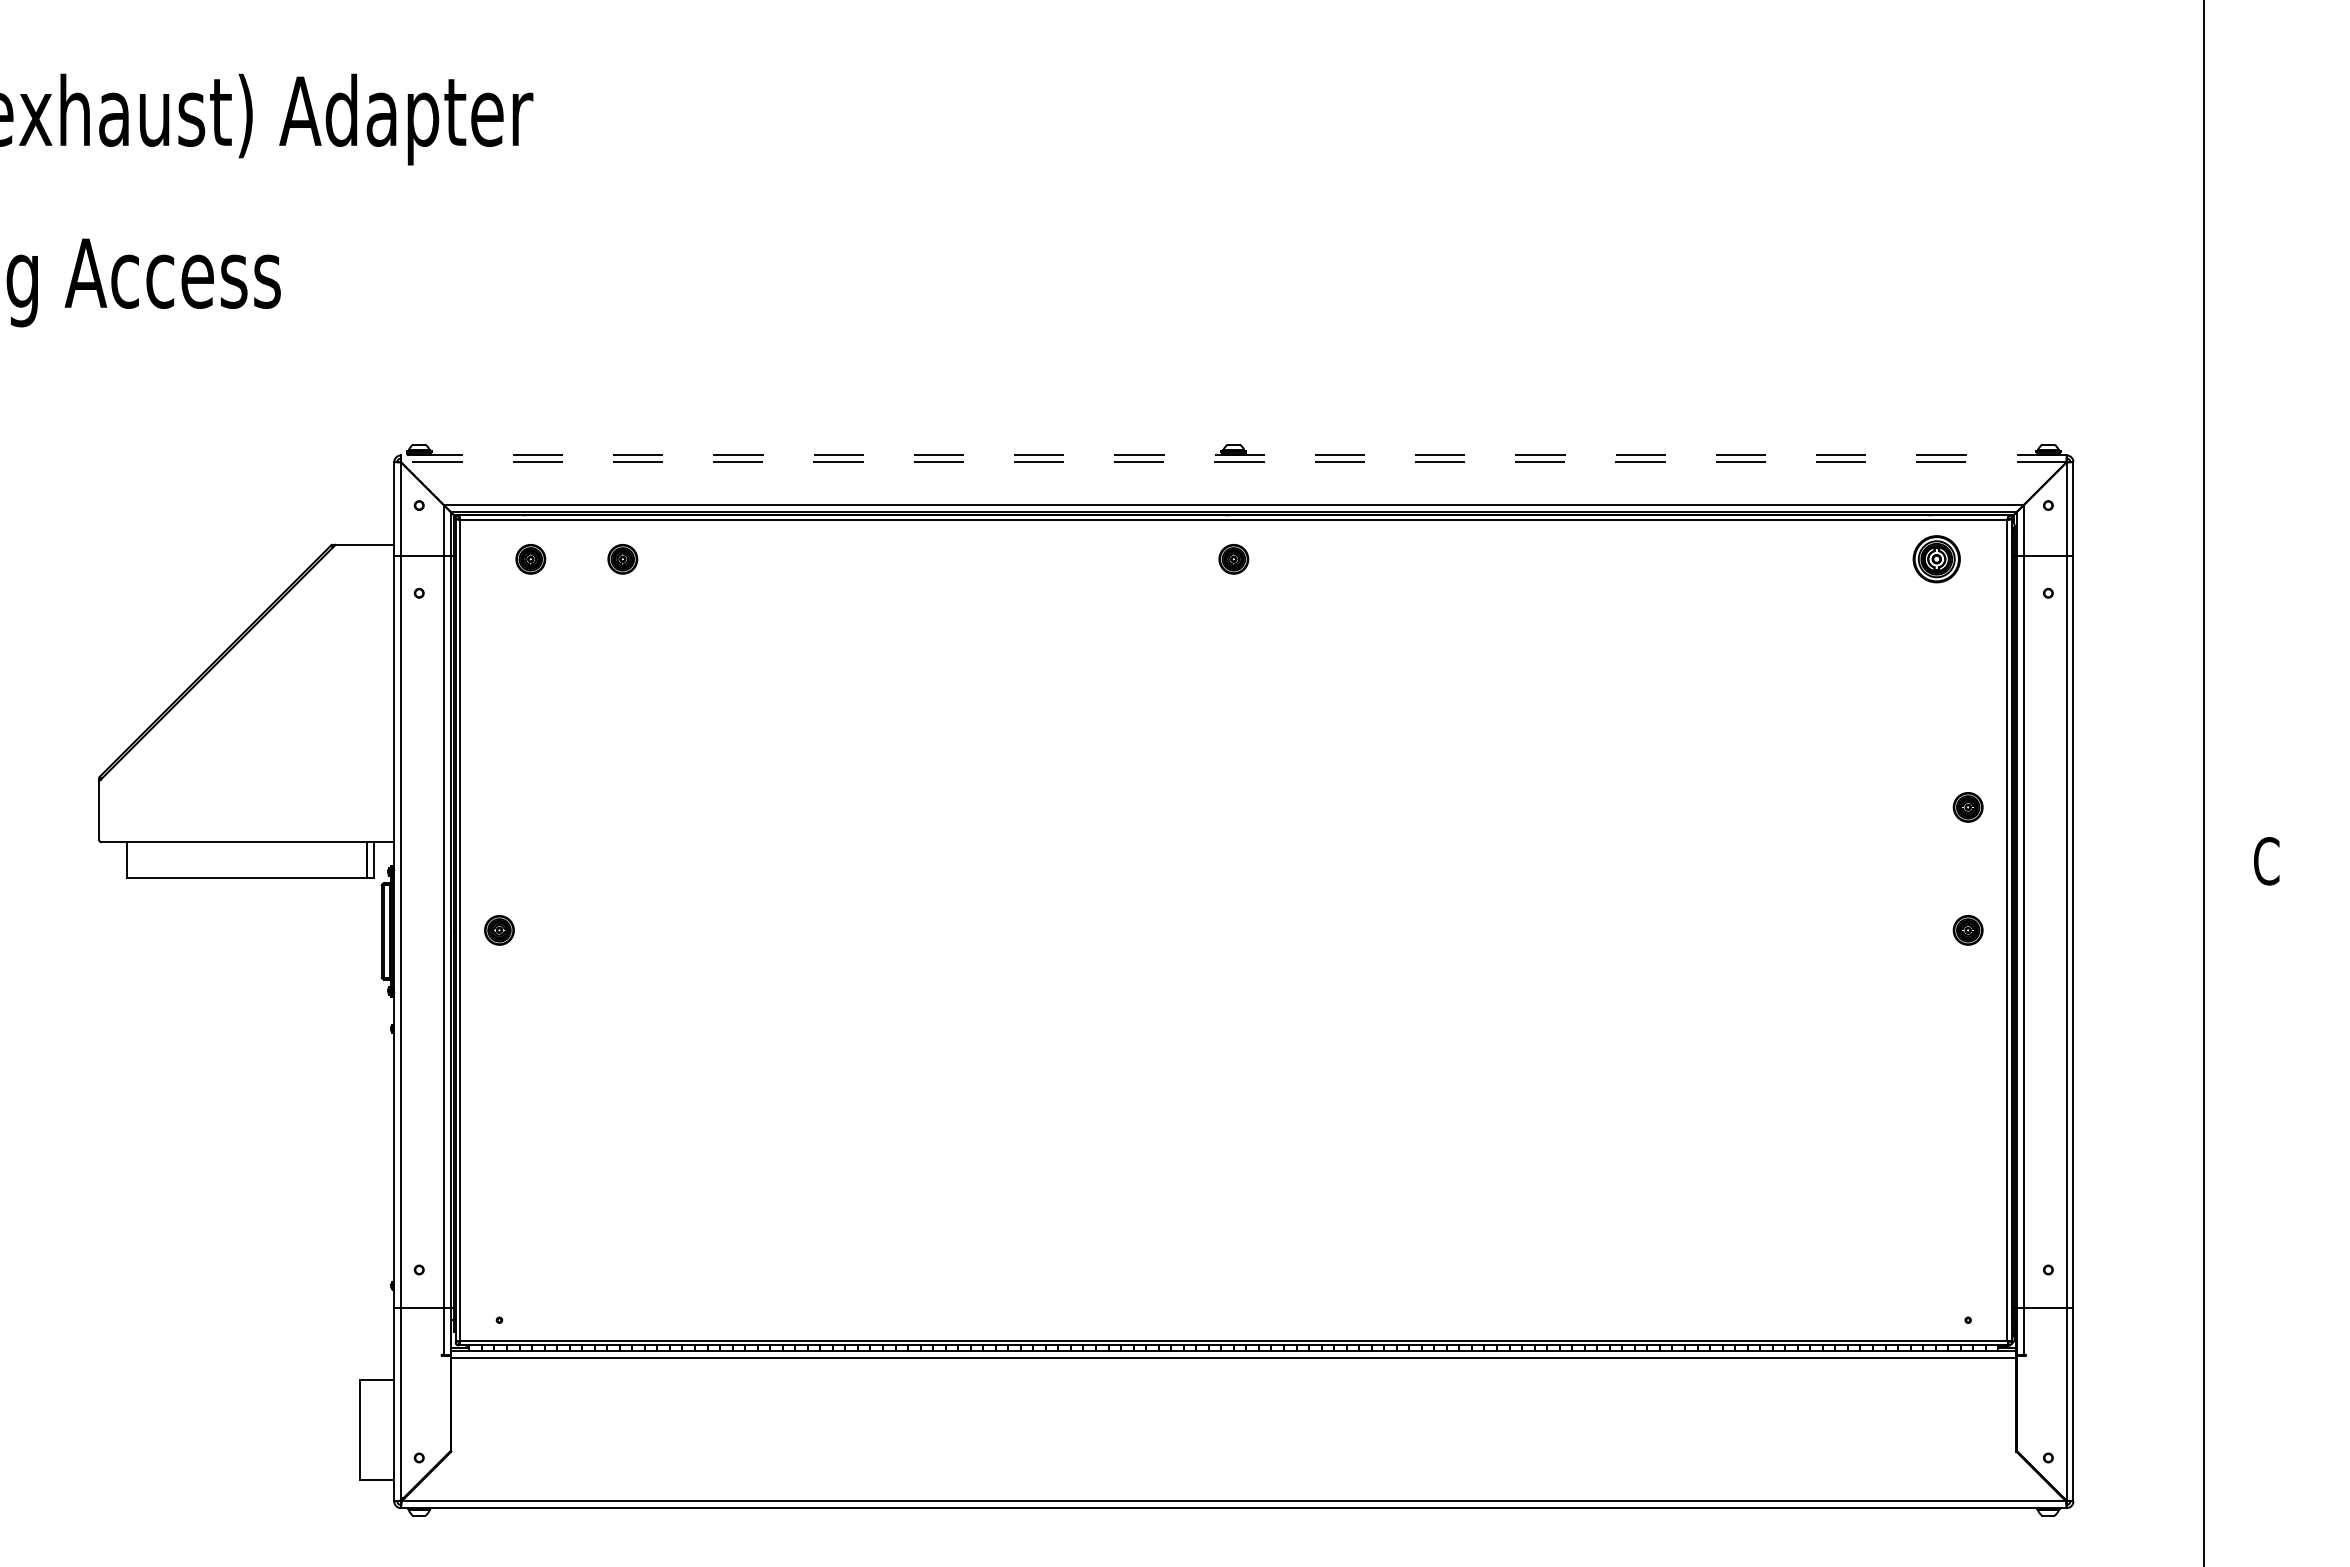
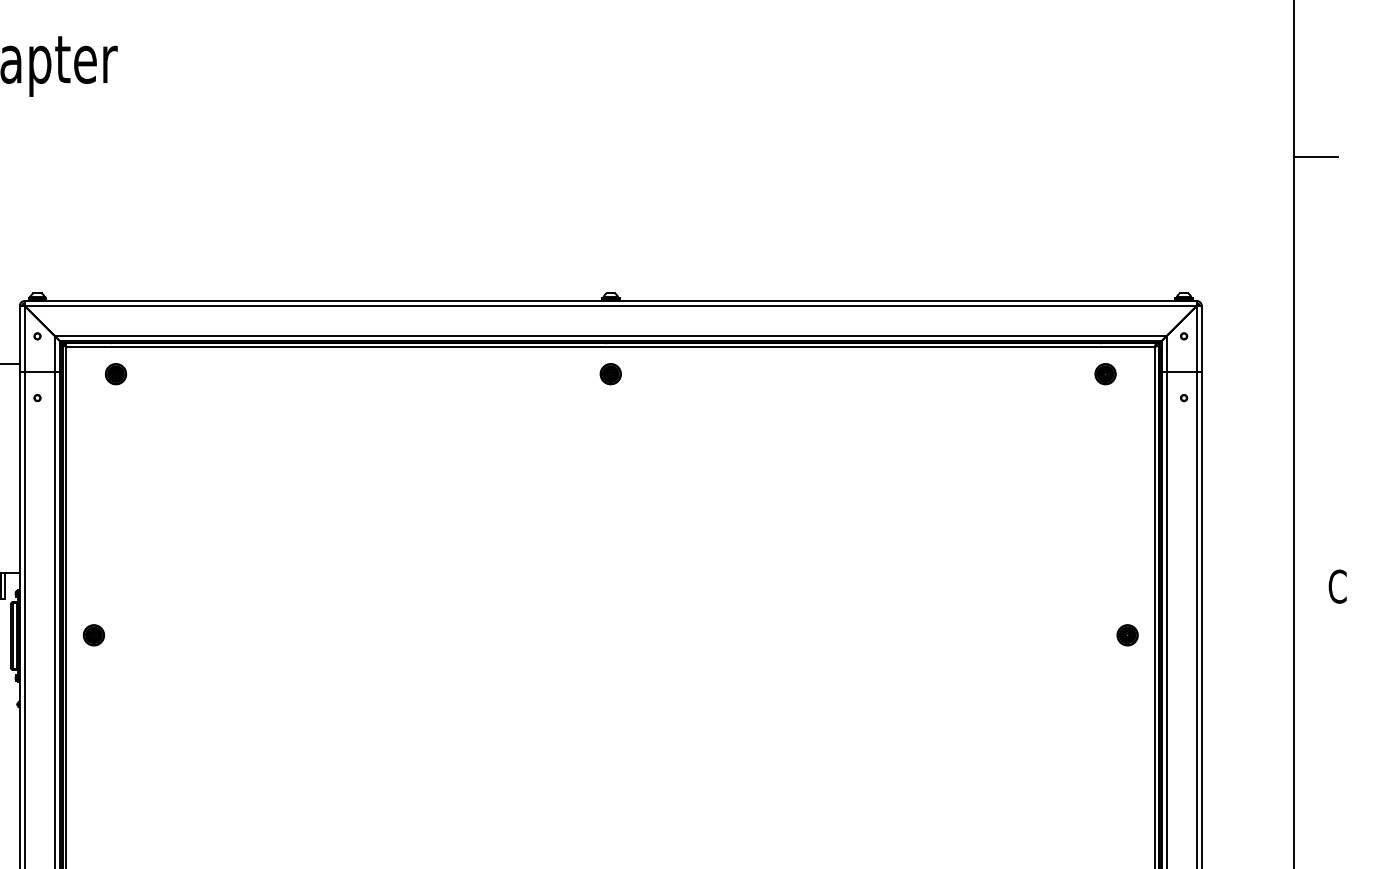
line: (2234, 251) -> (1315, 157), added
line: (1233, 455) -> (610, 301), dashed -> solid
line: (1233, 462) -> (610, 306), dashed -> solid
part: (622, 559) -> (180, 374), removed
part: (1936, 559) -> (1105, 374), size x0.62
part: (1967, 807) -> (1127, 548), removed

